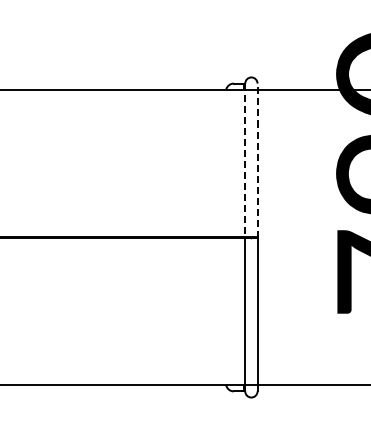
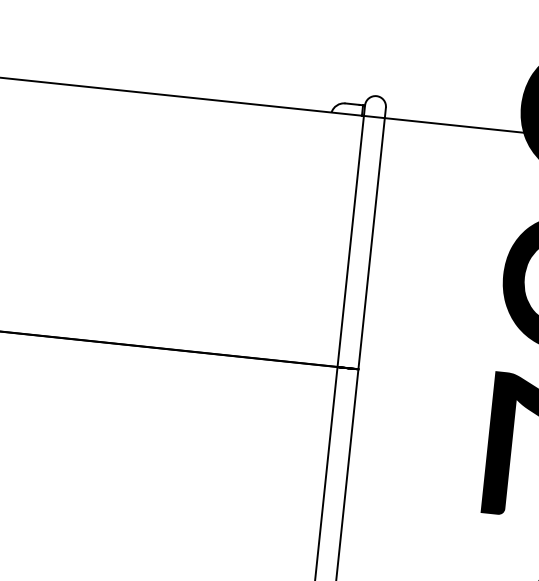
line: (245, 160) -> (351, 236), dashed -> solid
line: (257, 160) -> (372, 238), dashed -> solid

